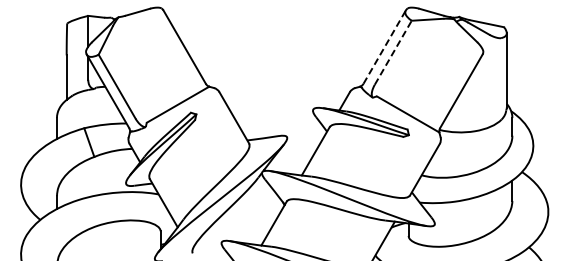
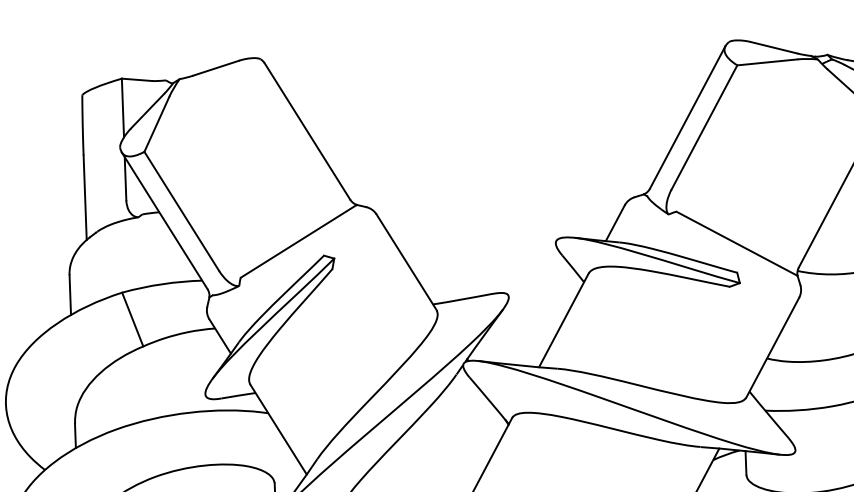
line: (384, 46) -> (687, 116), dashed -> solid
line: (393, 52) -> (704, 127), dashed -> solid

